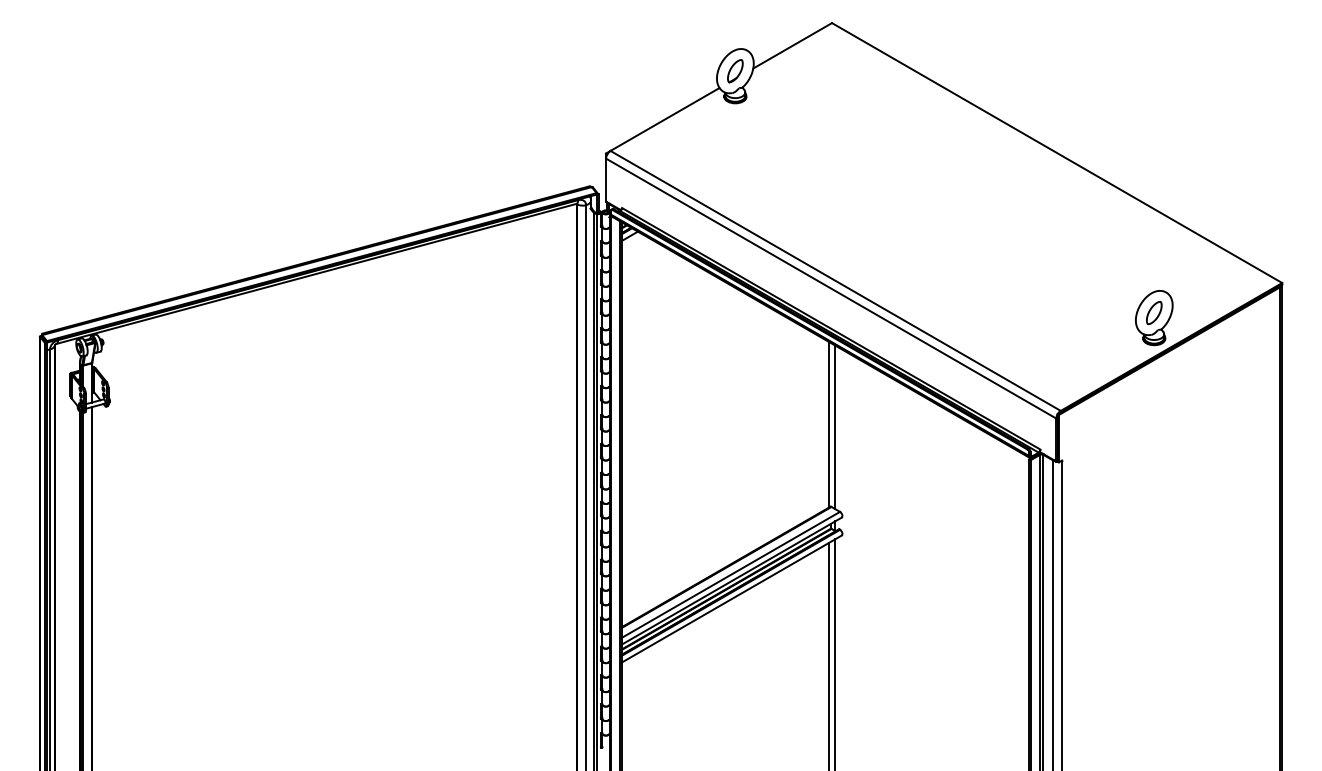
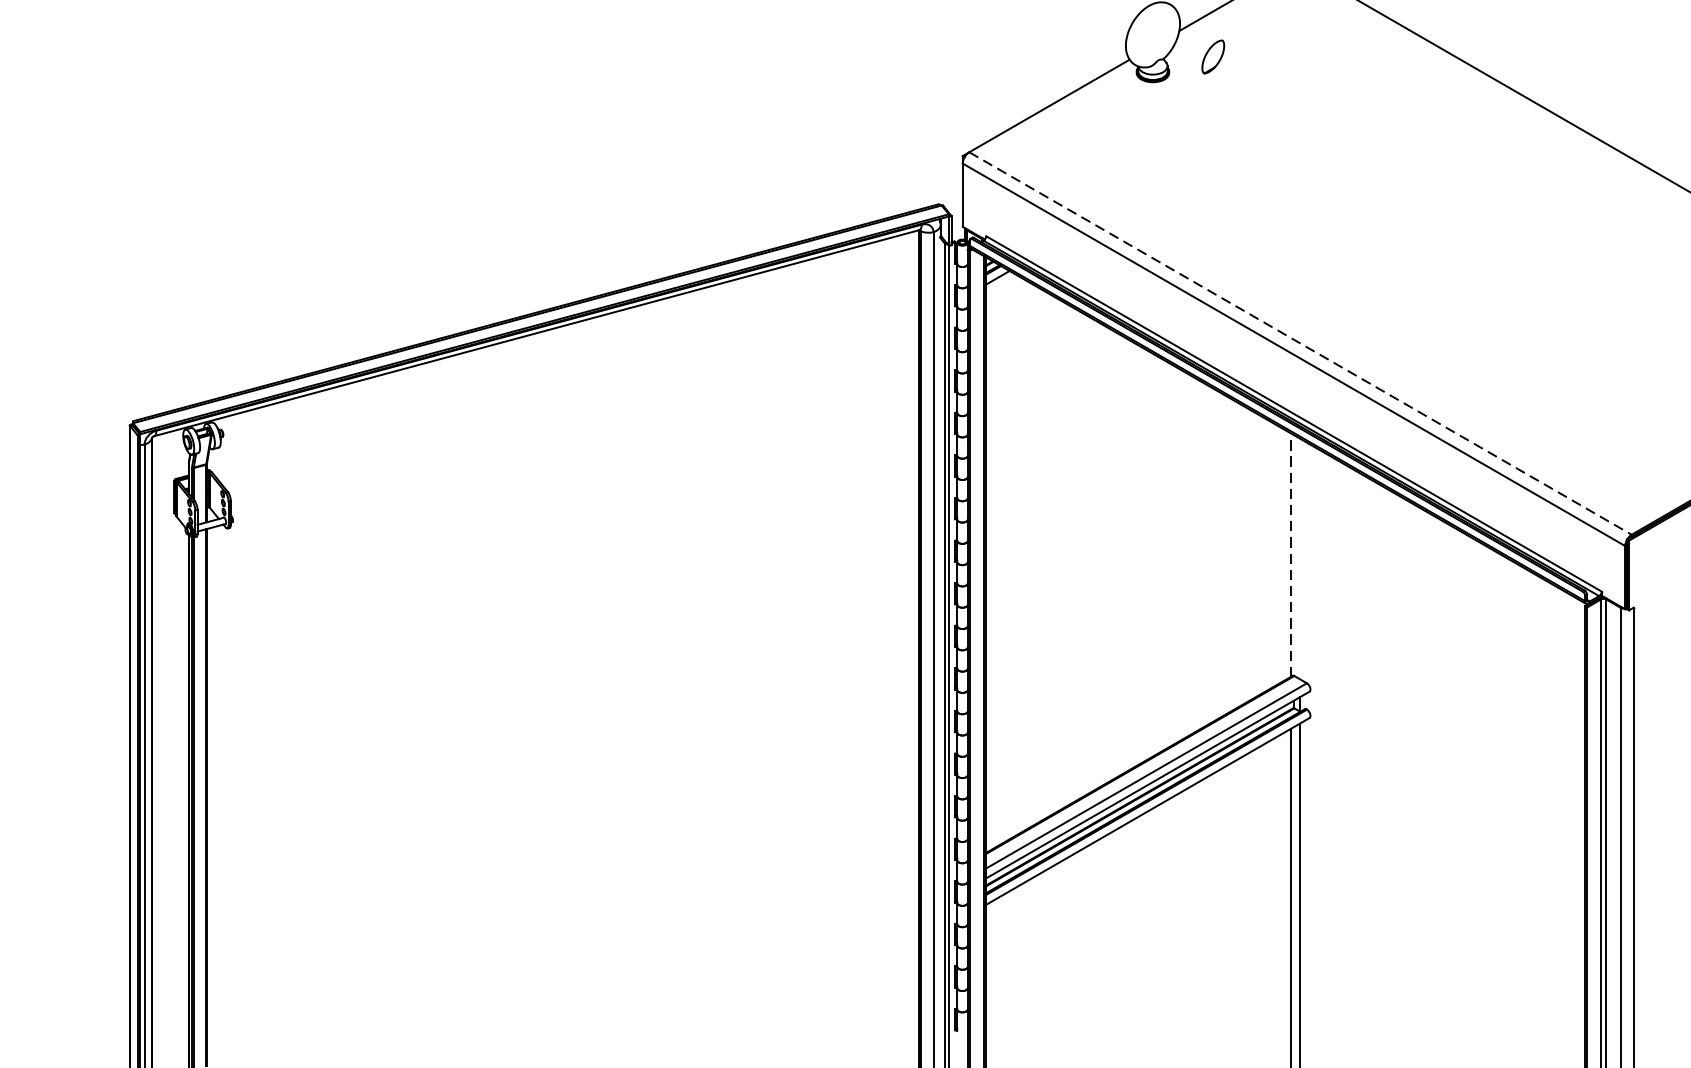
part: (735, 71) -> (1213, 57), moved
line: (835, 280) -> (1300, 342), solid -> dashed
line: (828, 424) -> (1289, 554), solid -> dashed
line: (835, 427) -> (1300, 559), removed

